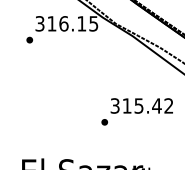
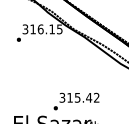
text: (137, 111) -> (76, 101), moved

